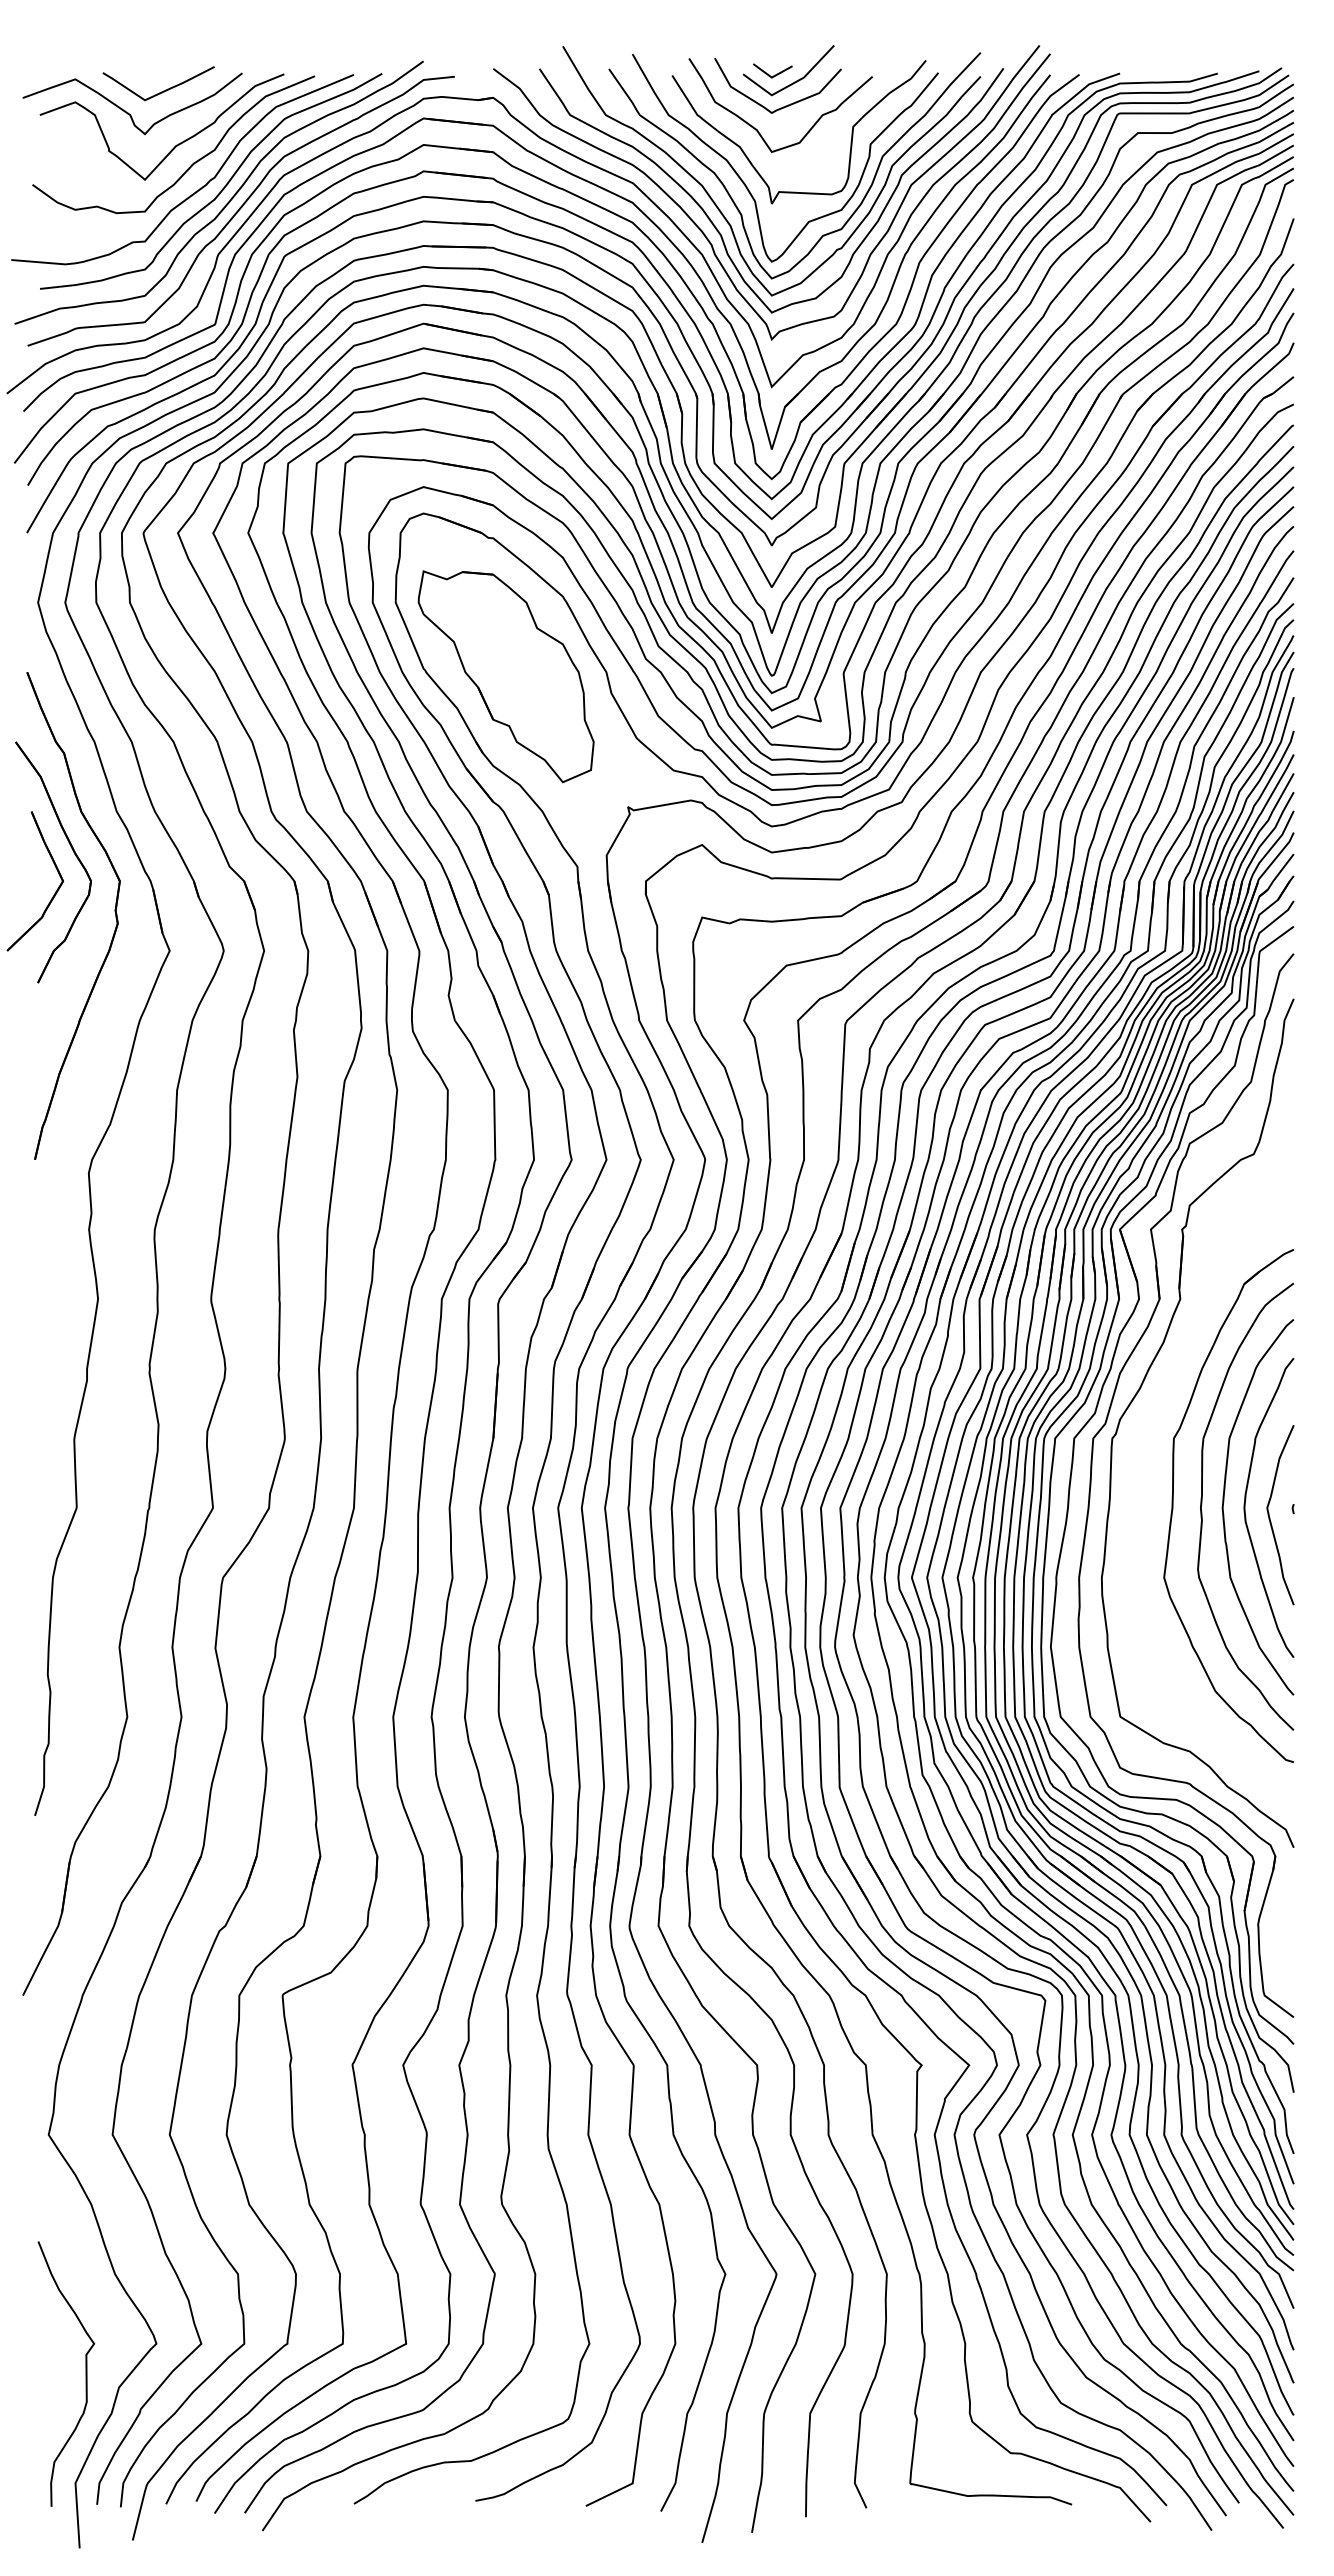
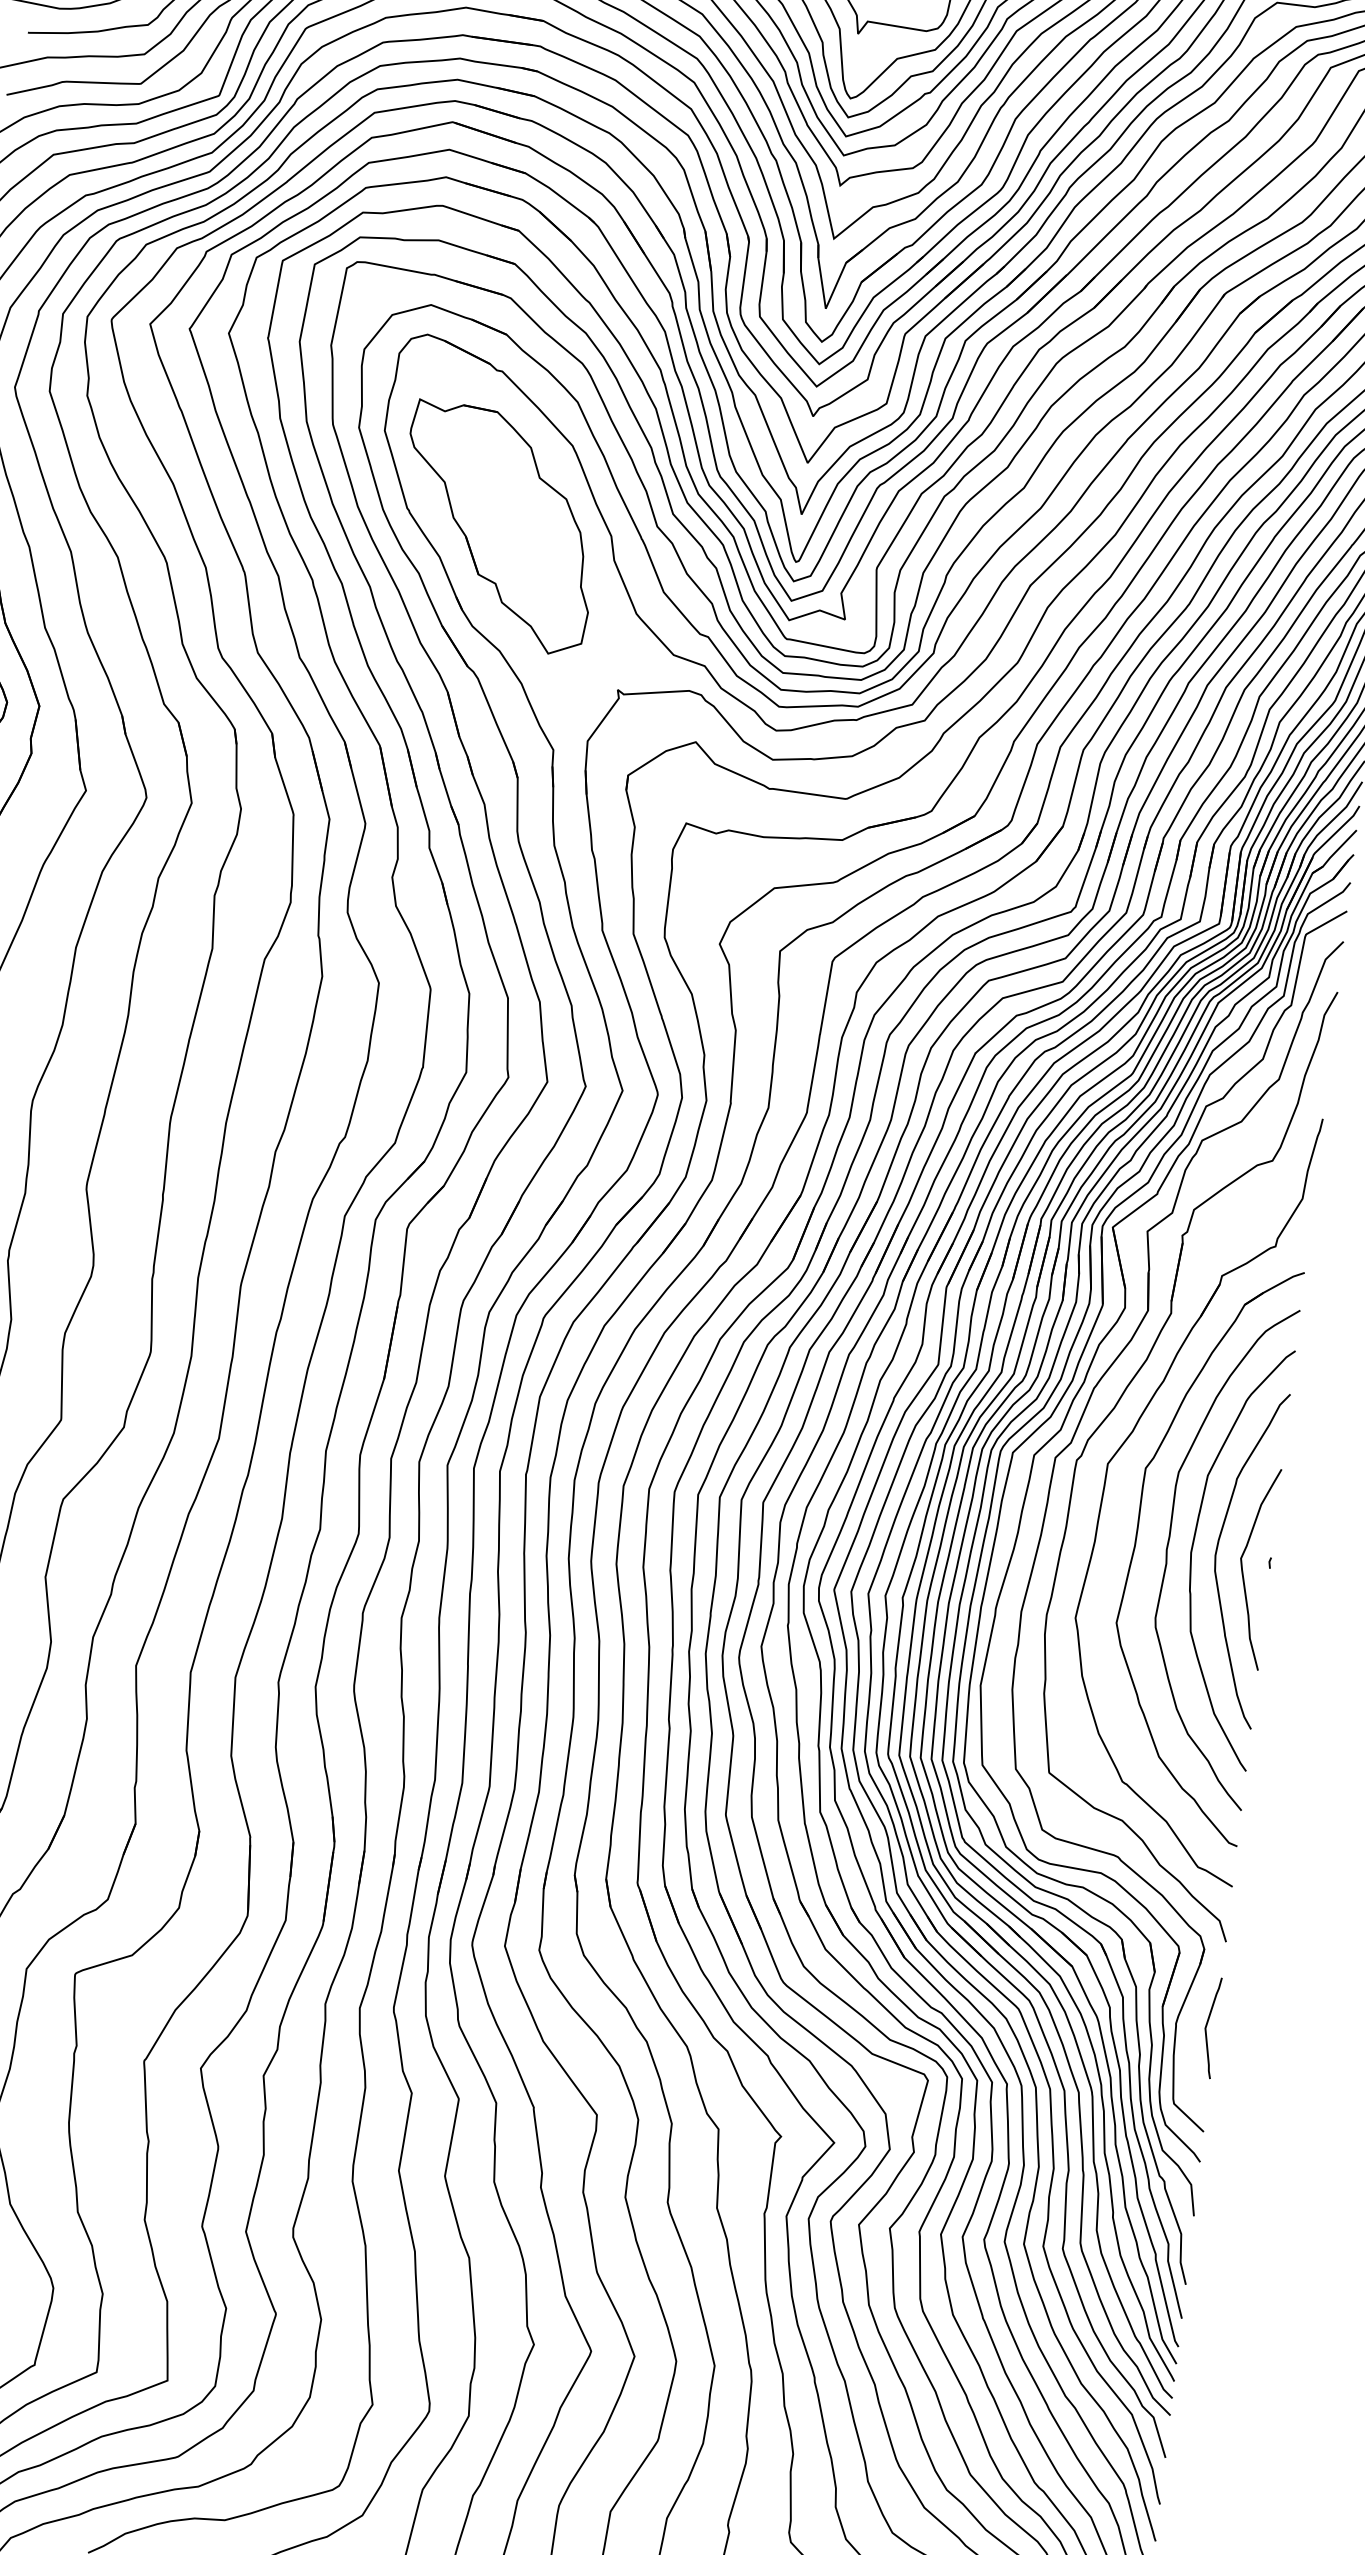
part: (1151, 1421) -> (1122, 1446), added
curve: (1286, 1922) -> (1208, 2024), added

